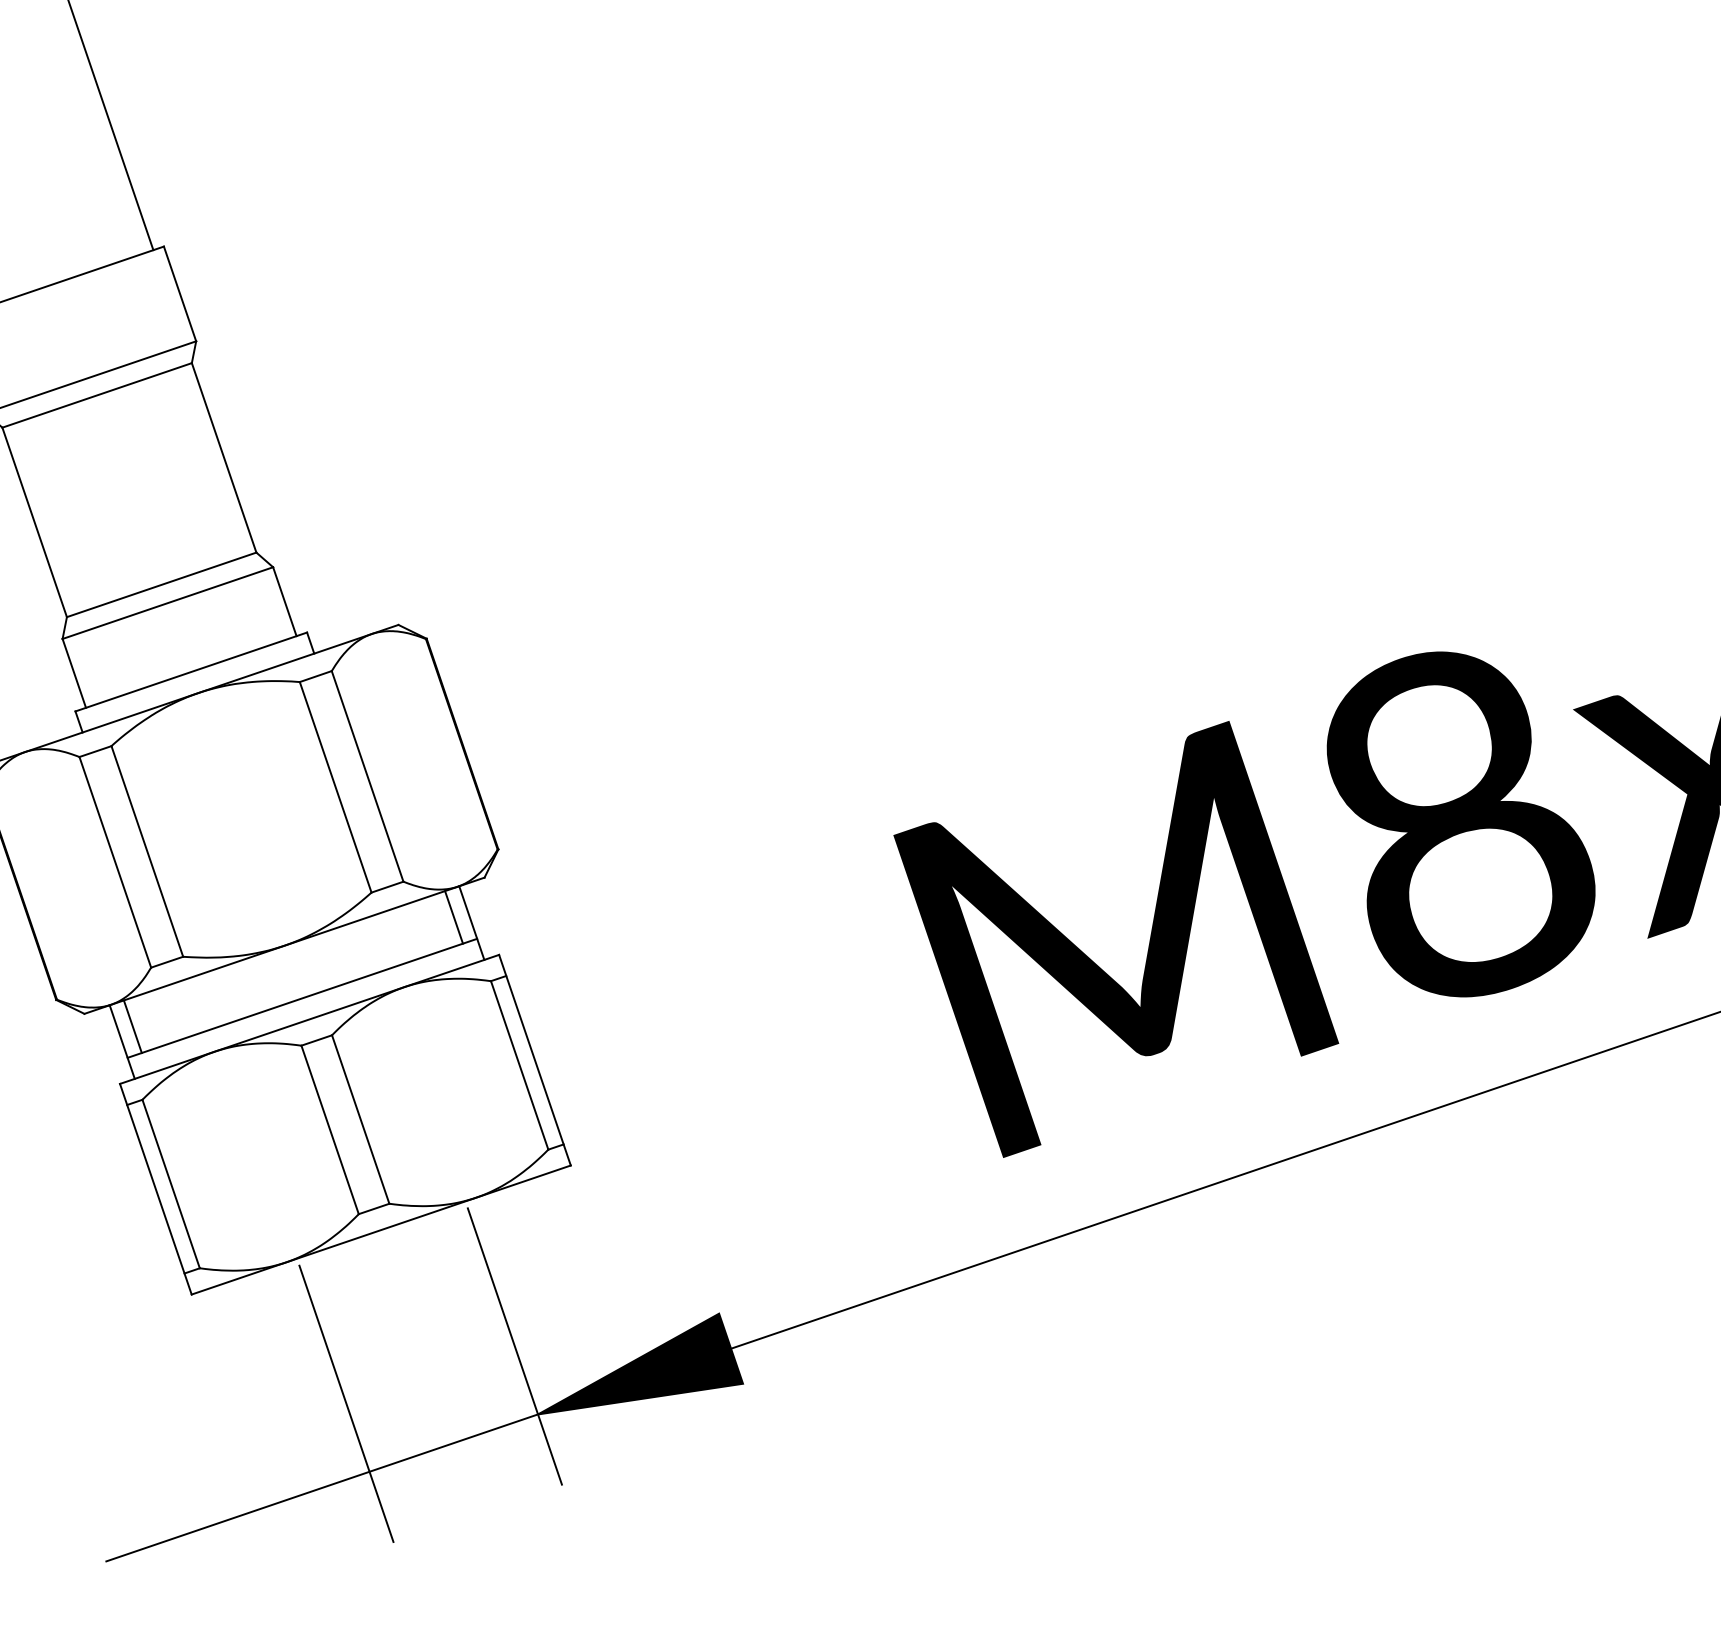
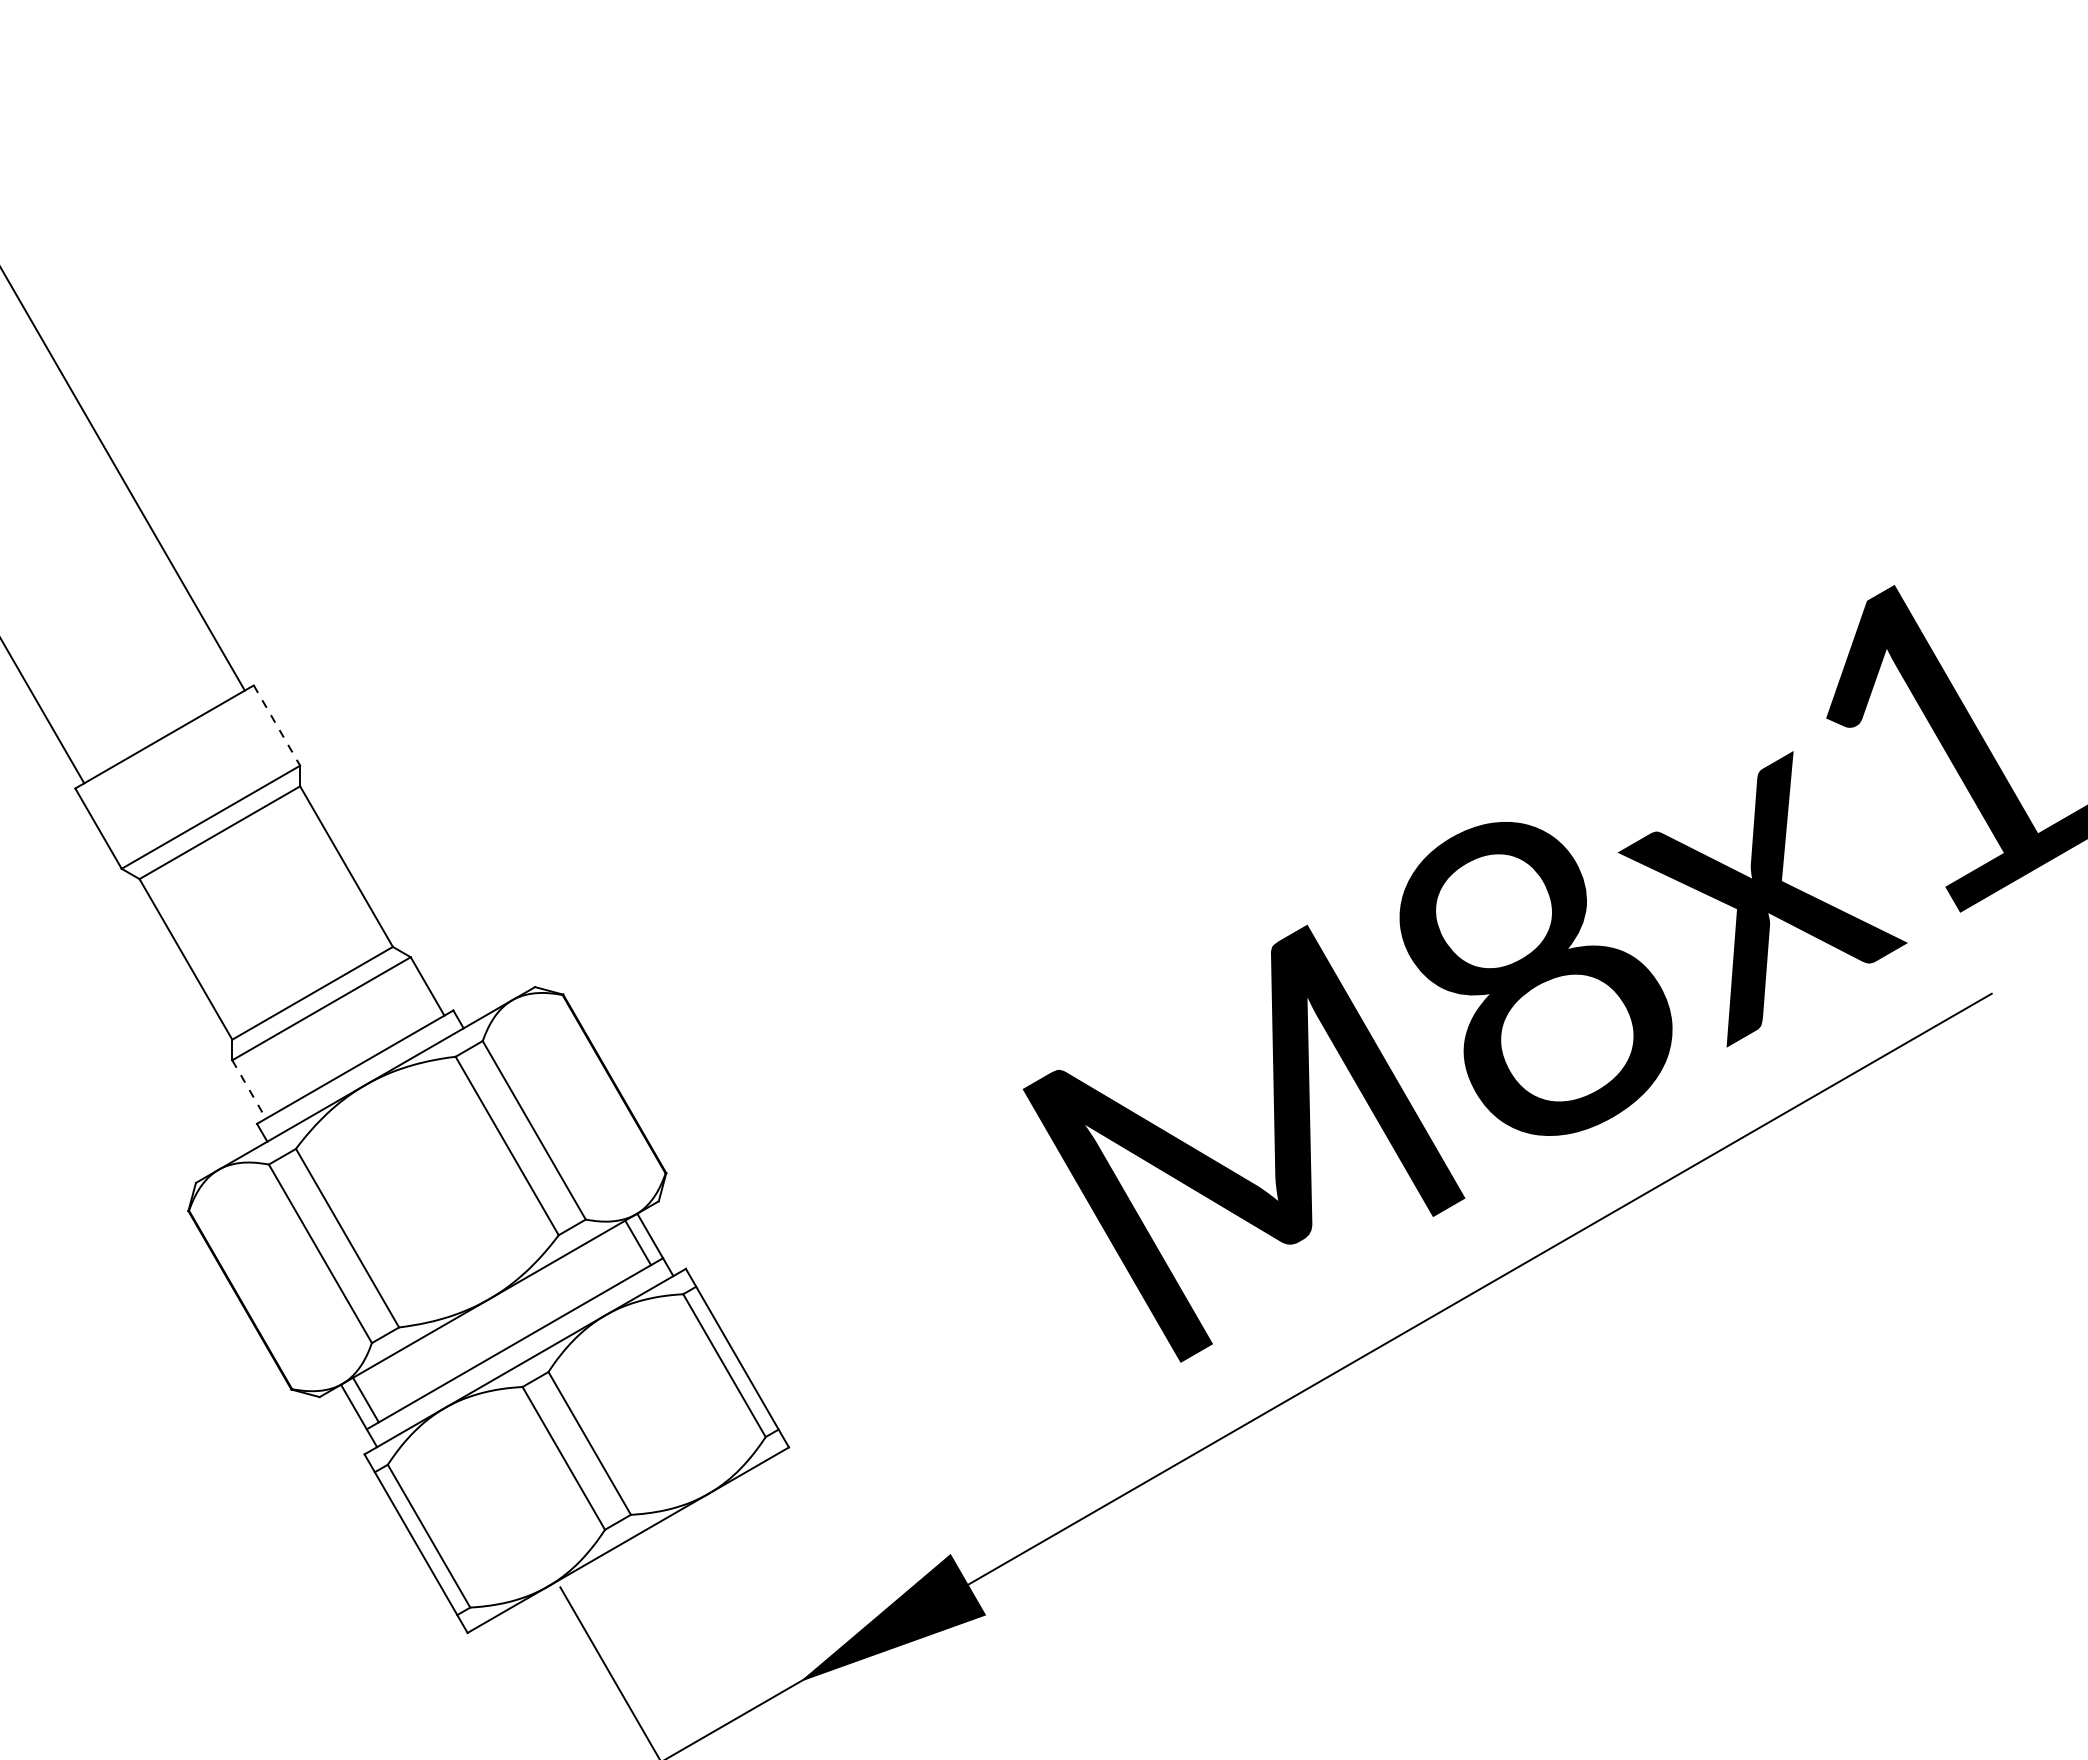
line: (180, 295) -> (277, 726), solid -> dashed
line: (74, 673) -> (249, 1089), solid -> dashed
line: (514, 1345) -> (770, 1621), removed

